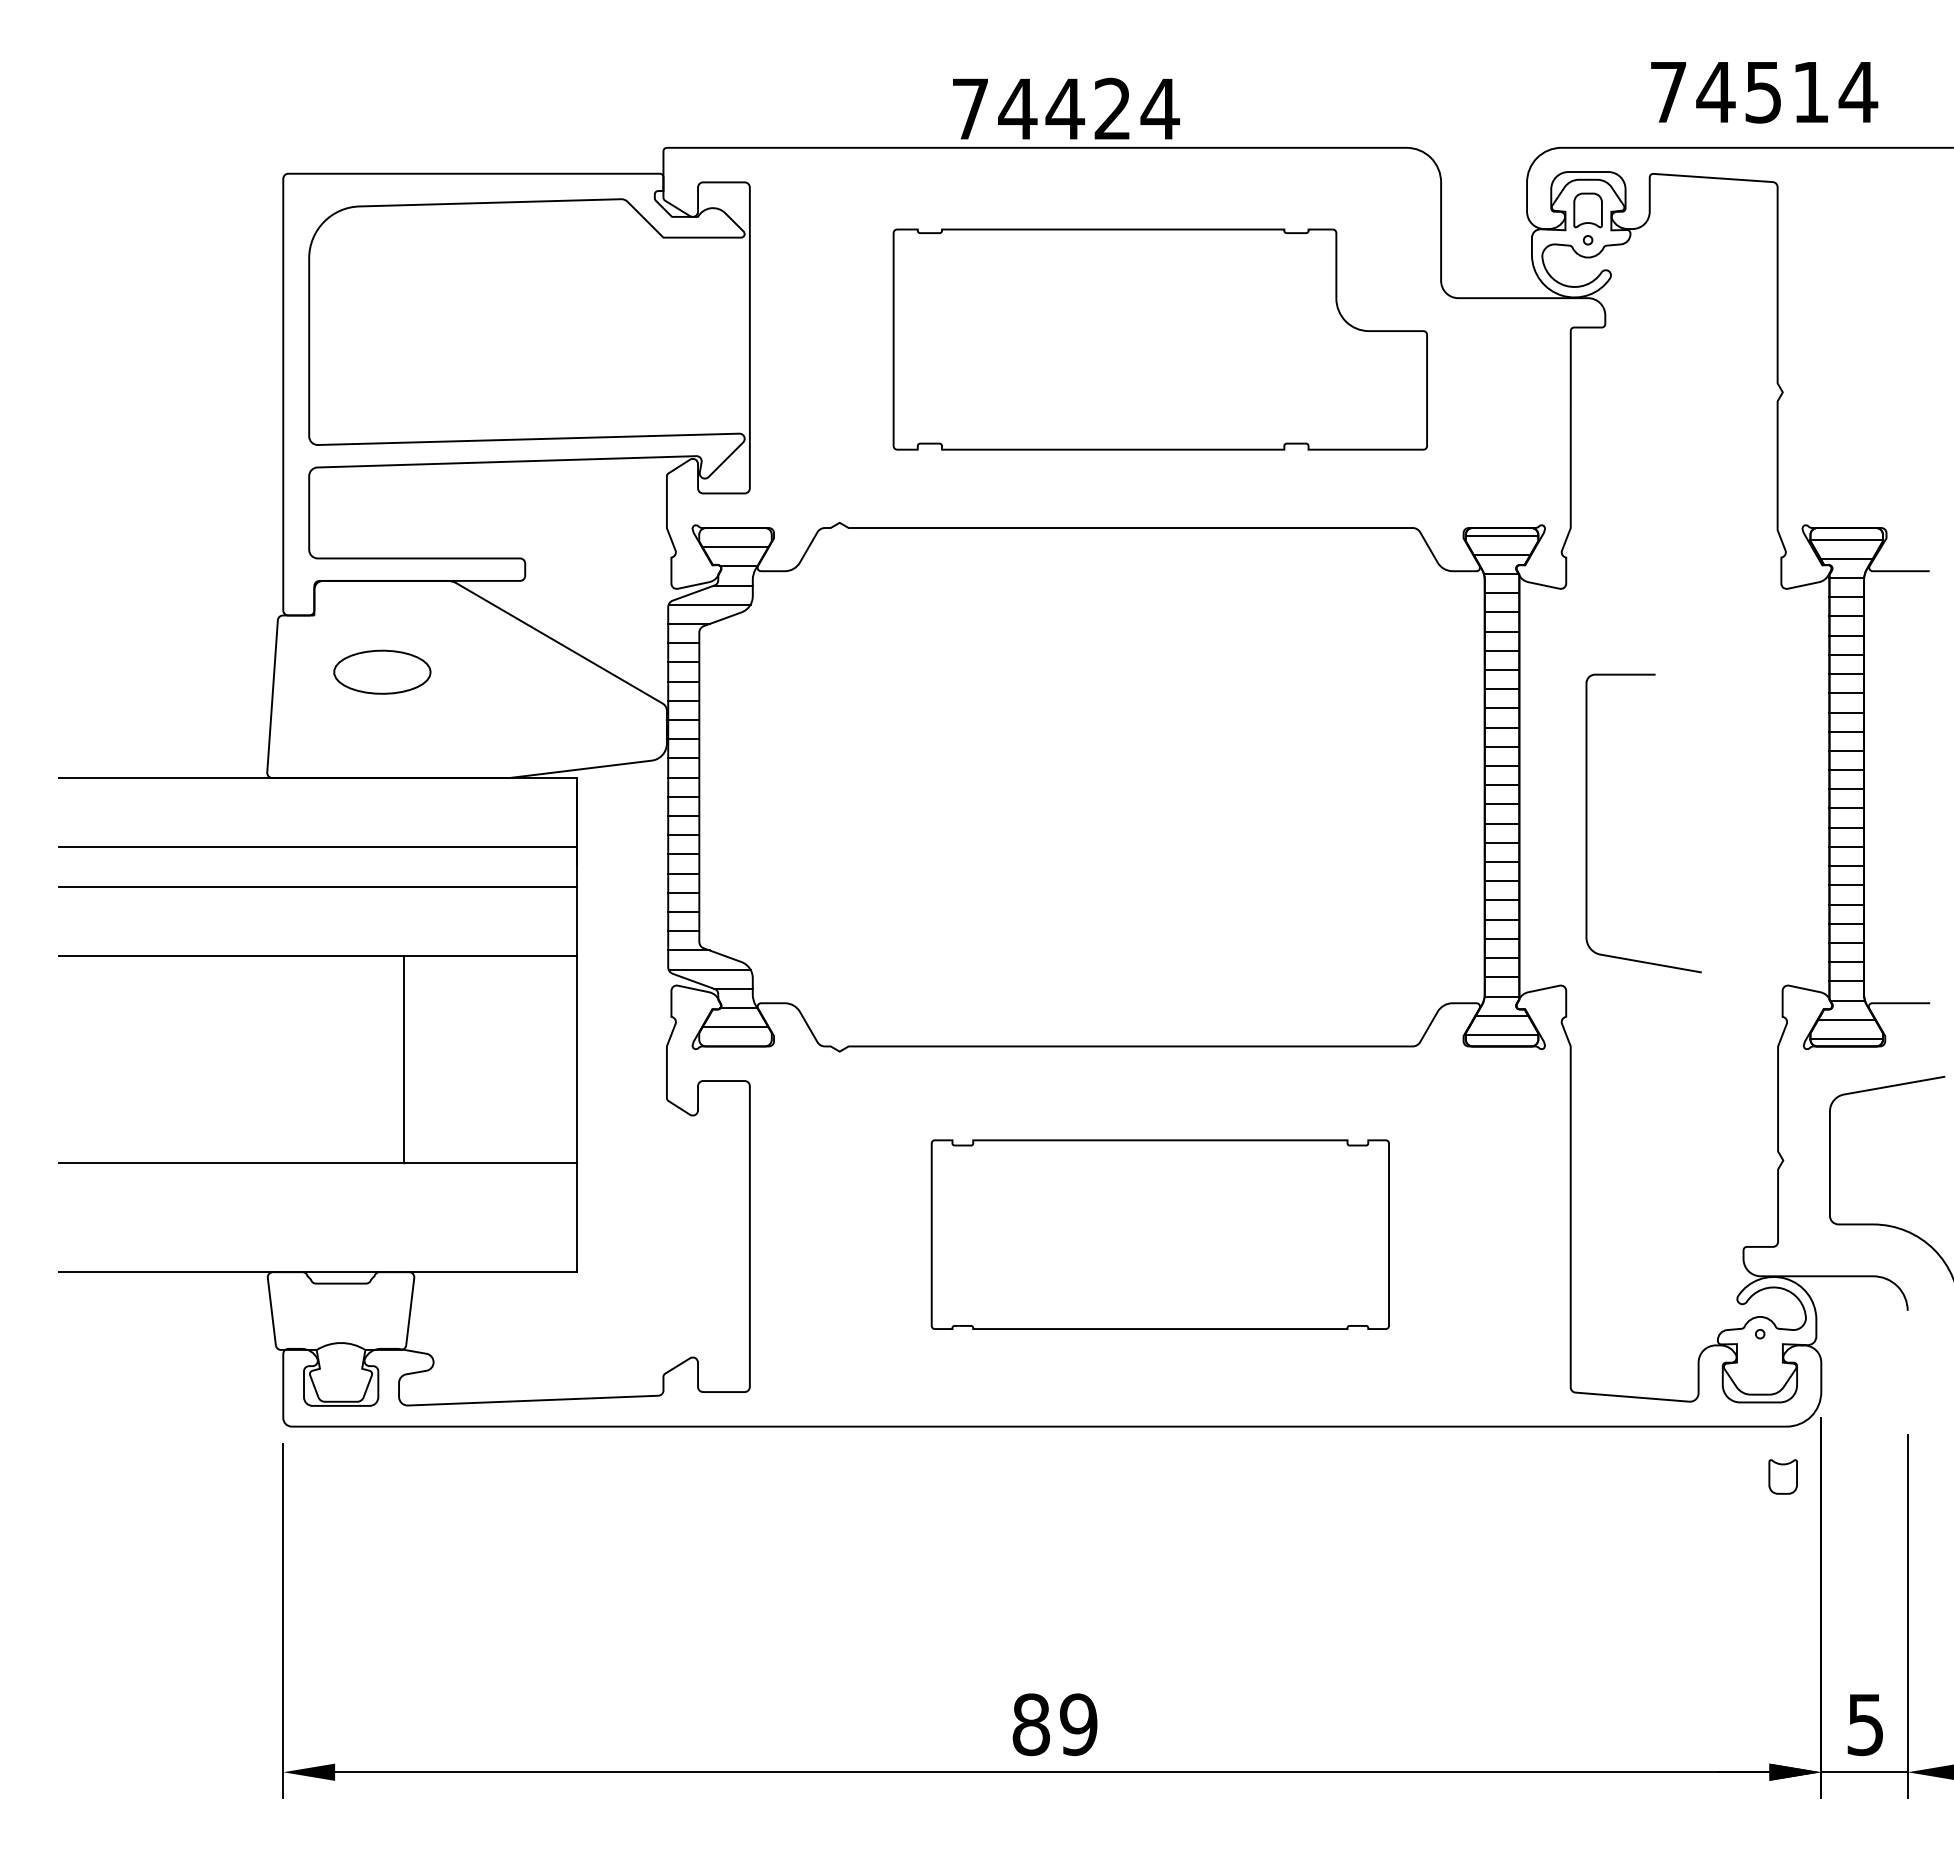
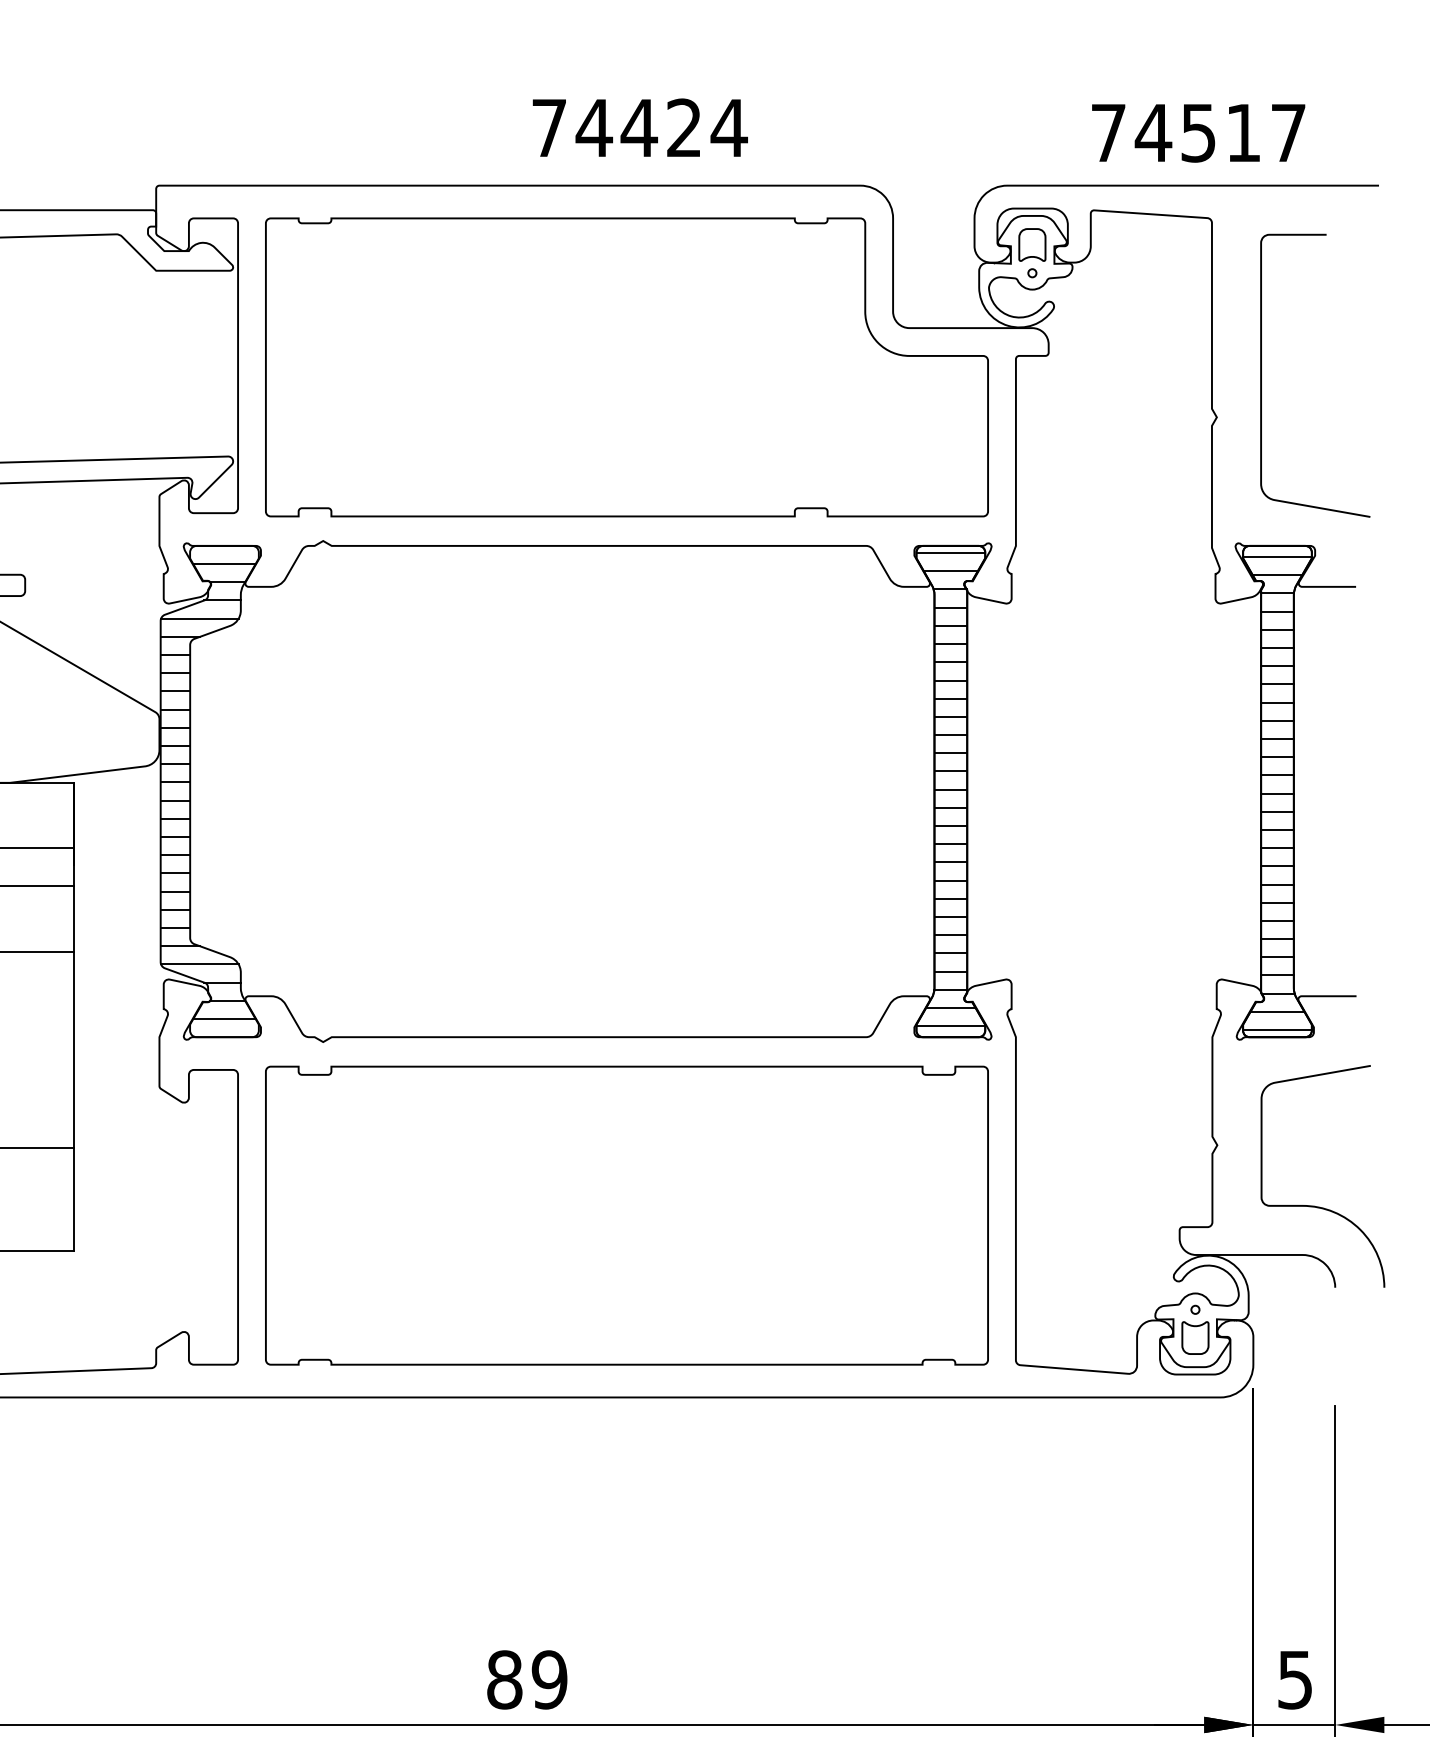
text: (1858, 92) -> (1288, 133), 74514 -> 74517
text: (1066, 108) -> (640, 127), moved
part: (1160, 339) -> (627, 367), size x1.43
curve: (1587, 823) -> (1262, 375), moved
part: (1160, 1234) -> (627, 1215), size x1.67
part: (1782, 1476) -> (1194, 1337), moved

